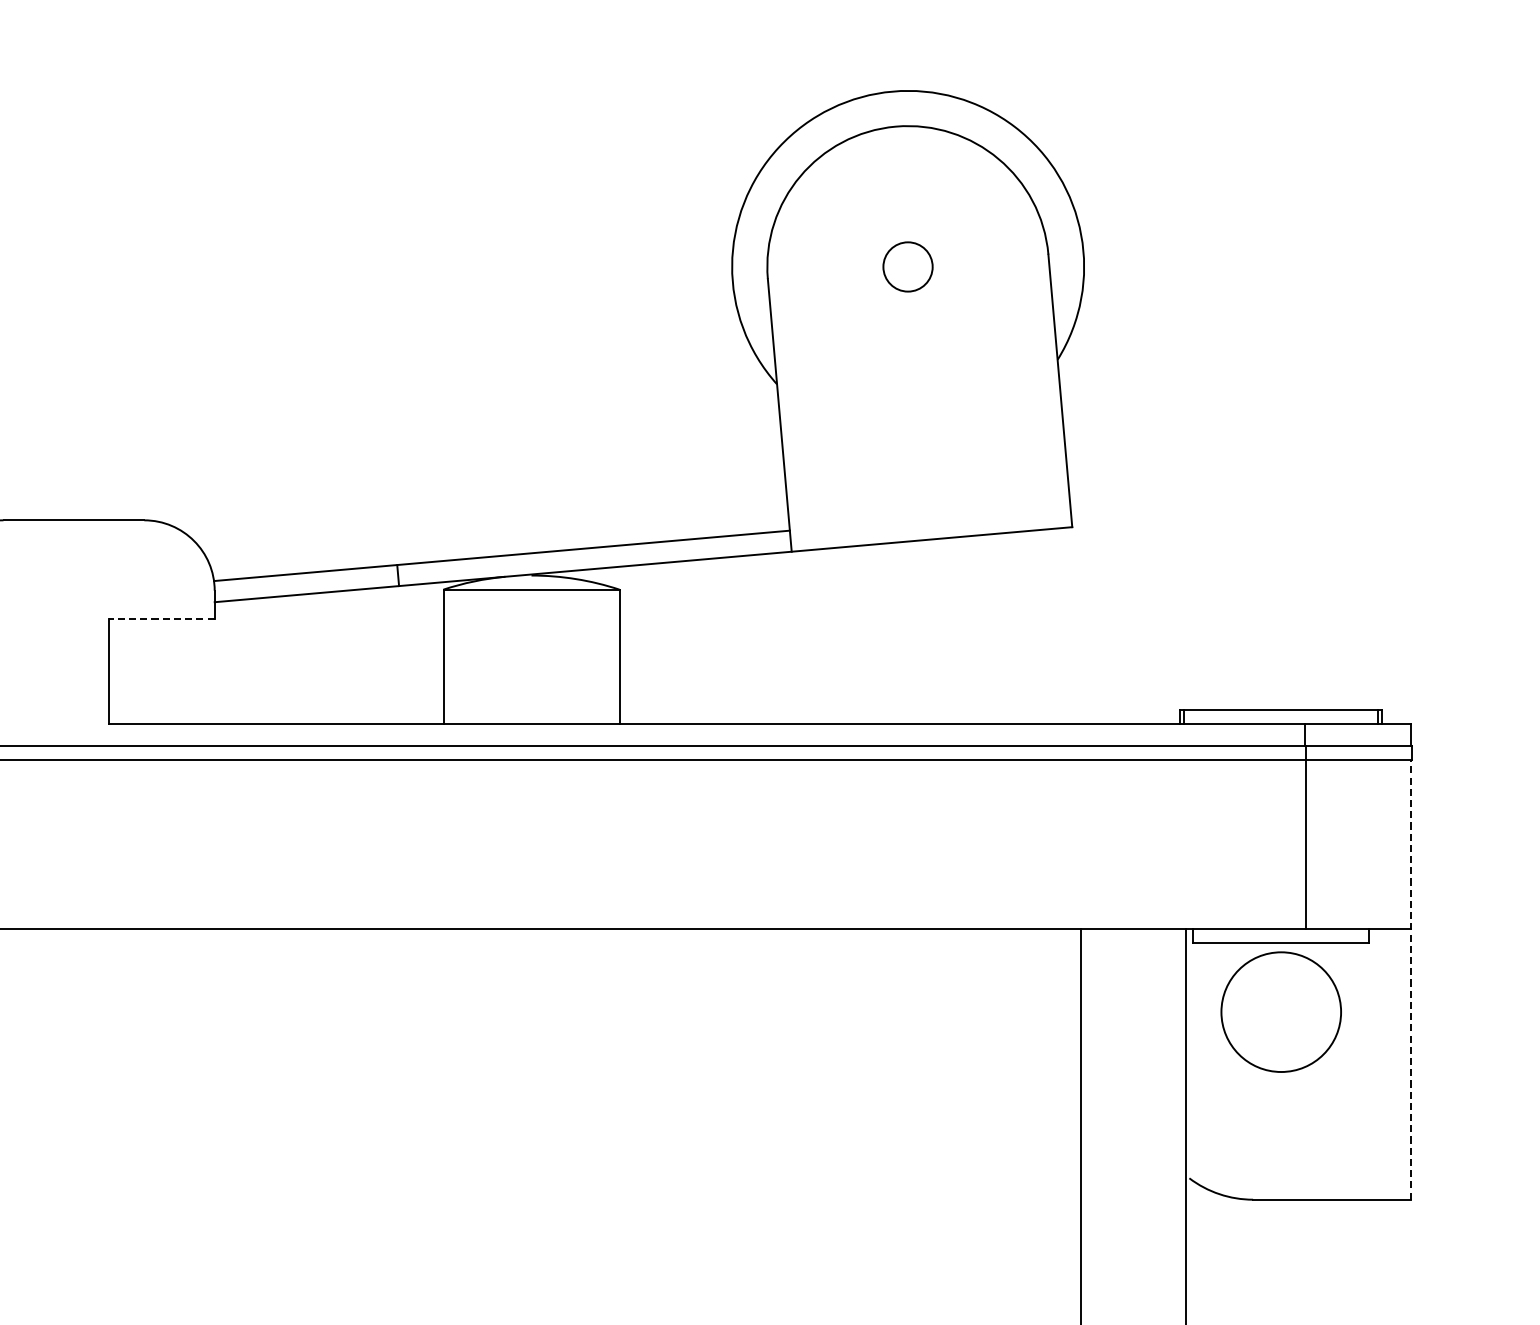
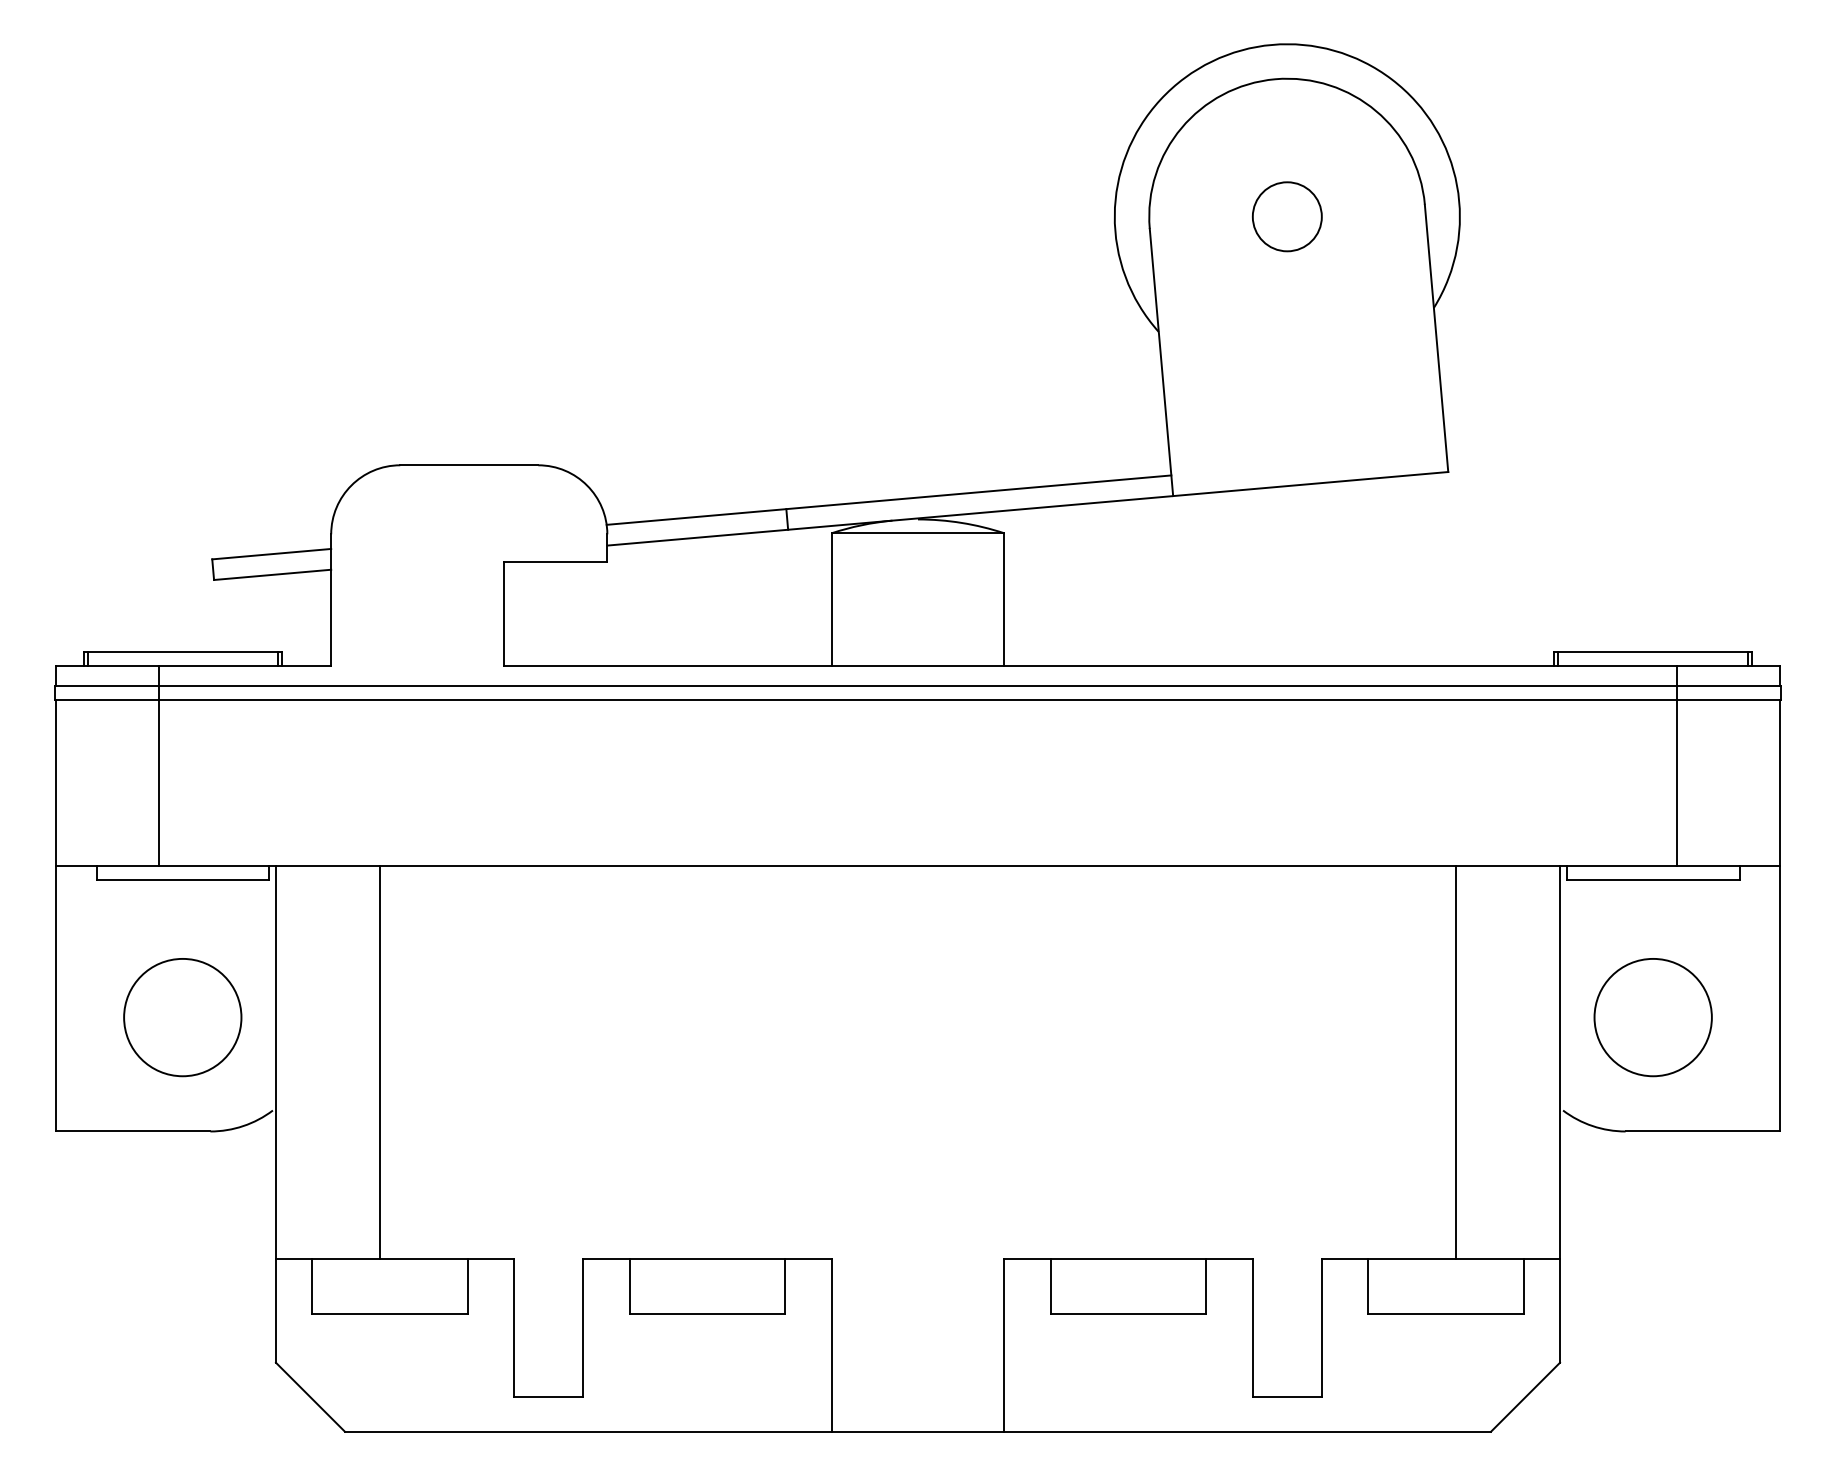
circle: (907, 266) -> (1286, 216), size x1.43
line: (161, 618) -> (555, 561), dashed -> solid
line: (1411, 979) -> (1780, 915), dashed -> solid
circle: (1280, 1012) -> (1652, 1017), moved

